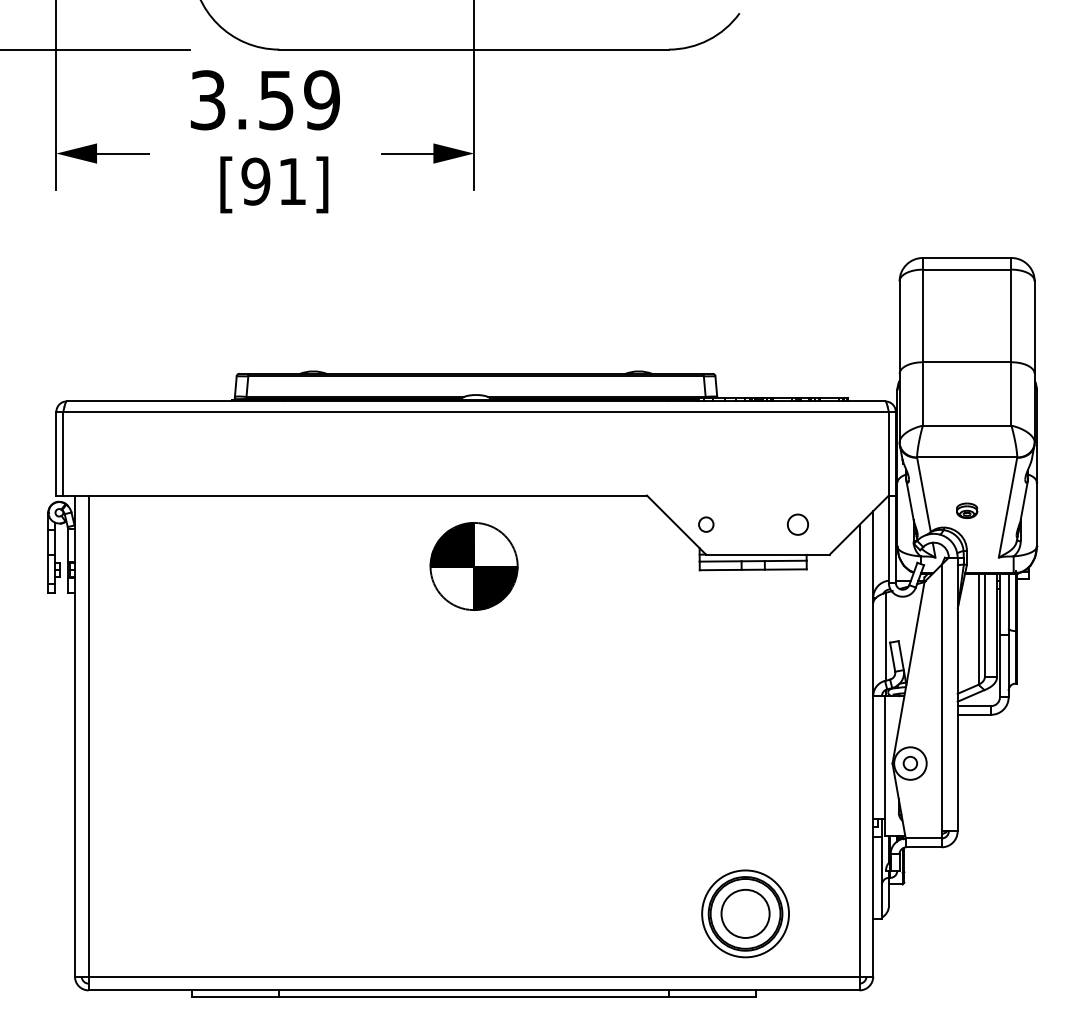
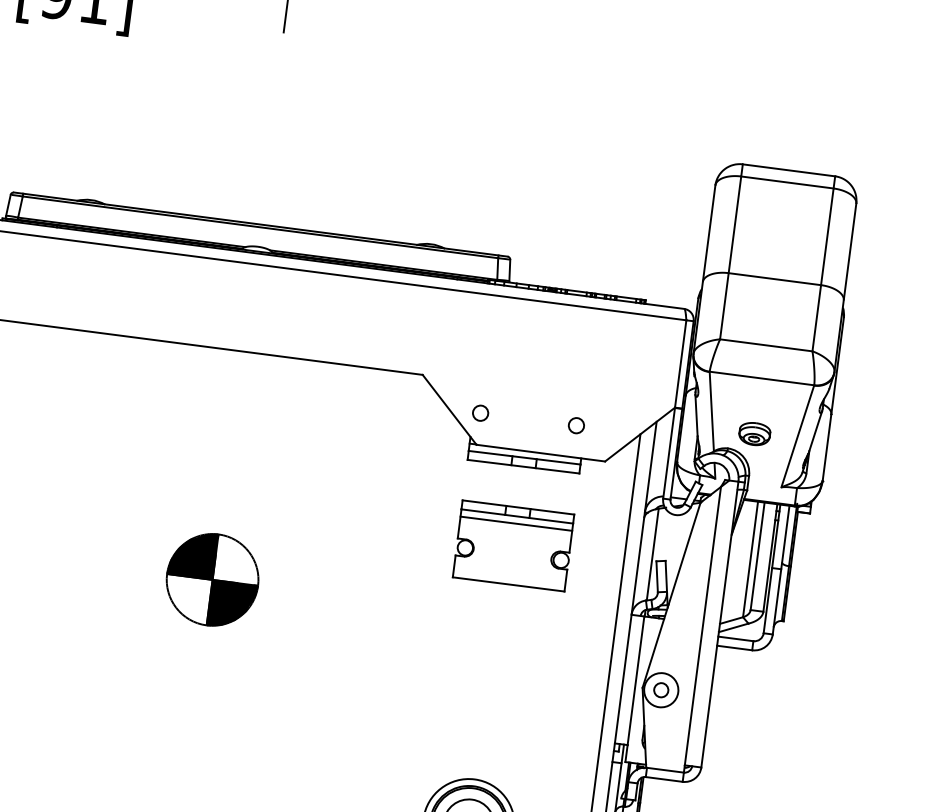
part: (966, 510) -> (754, 433), size x1.43
circle: (798, 524) -> (576, 425), size x0.71
part: (473, 566) -> (211, 579), moved
part: (753, 645) -> (513, 545), added

